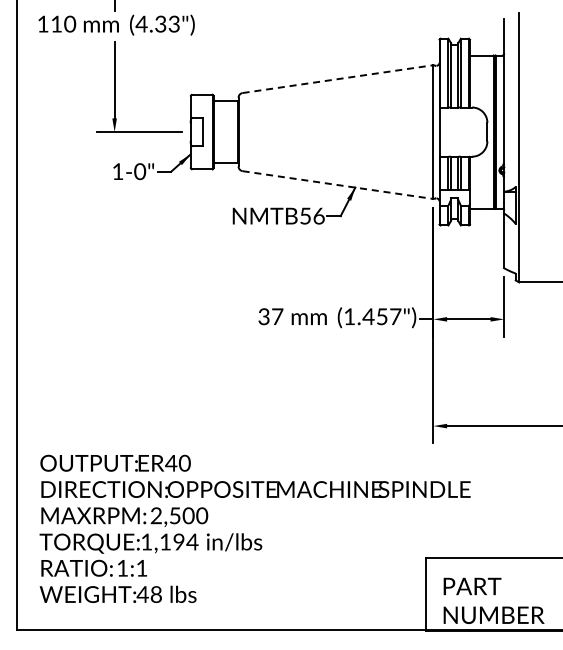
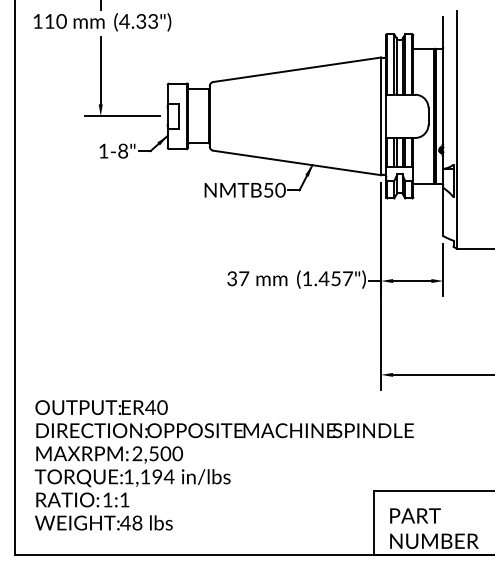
line: (338, 79) -> (297, 70), dashed -> solid
text: (140, 171) -> (123, 151), 1-0" -> 1-8"
line: (338, 185) -> (297, 163), dashed -> solid
text: (319, 215) -> (280, 189), NMTB56 -> NMTB50

